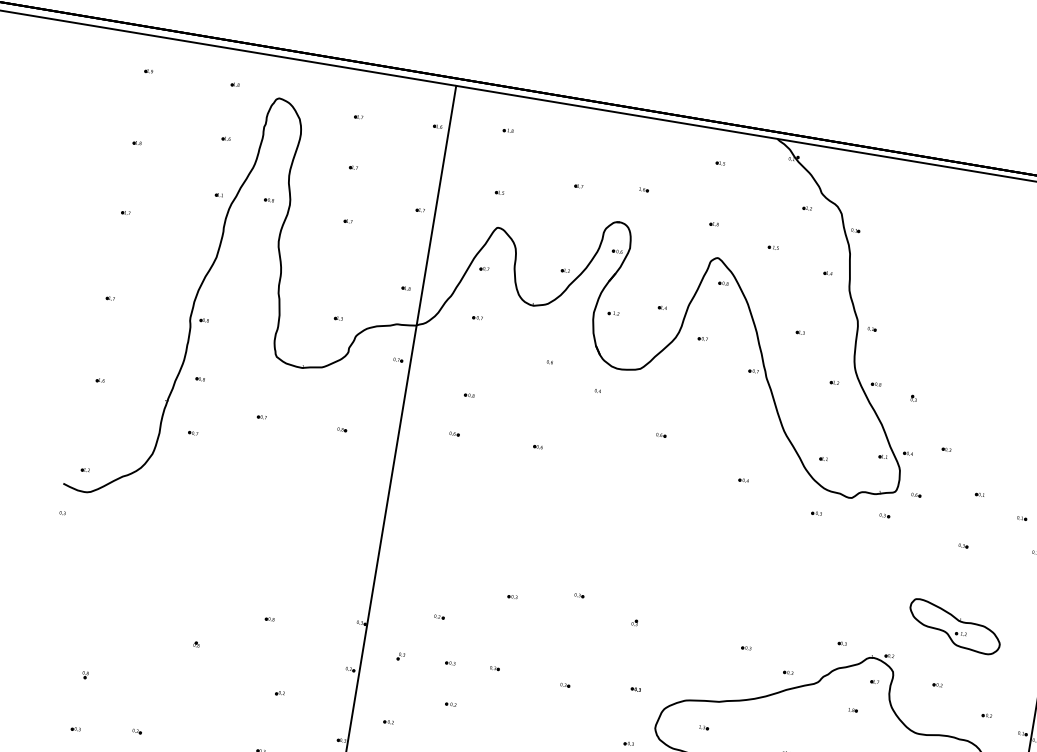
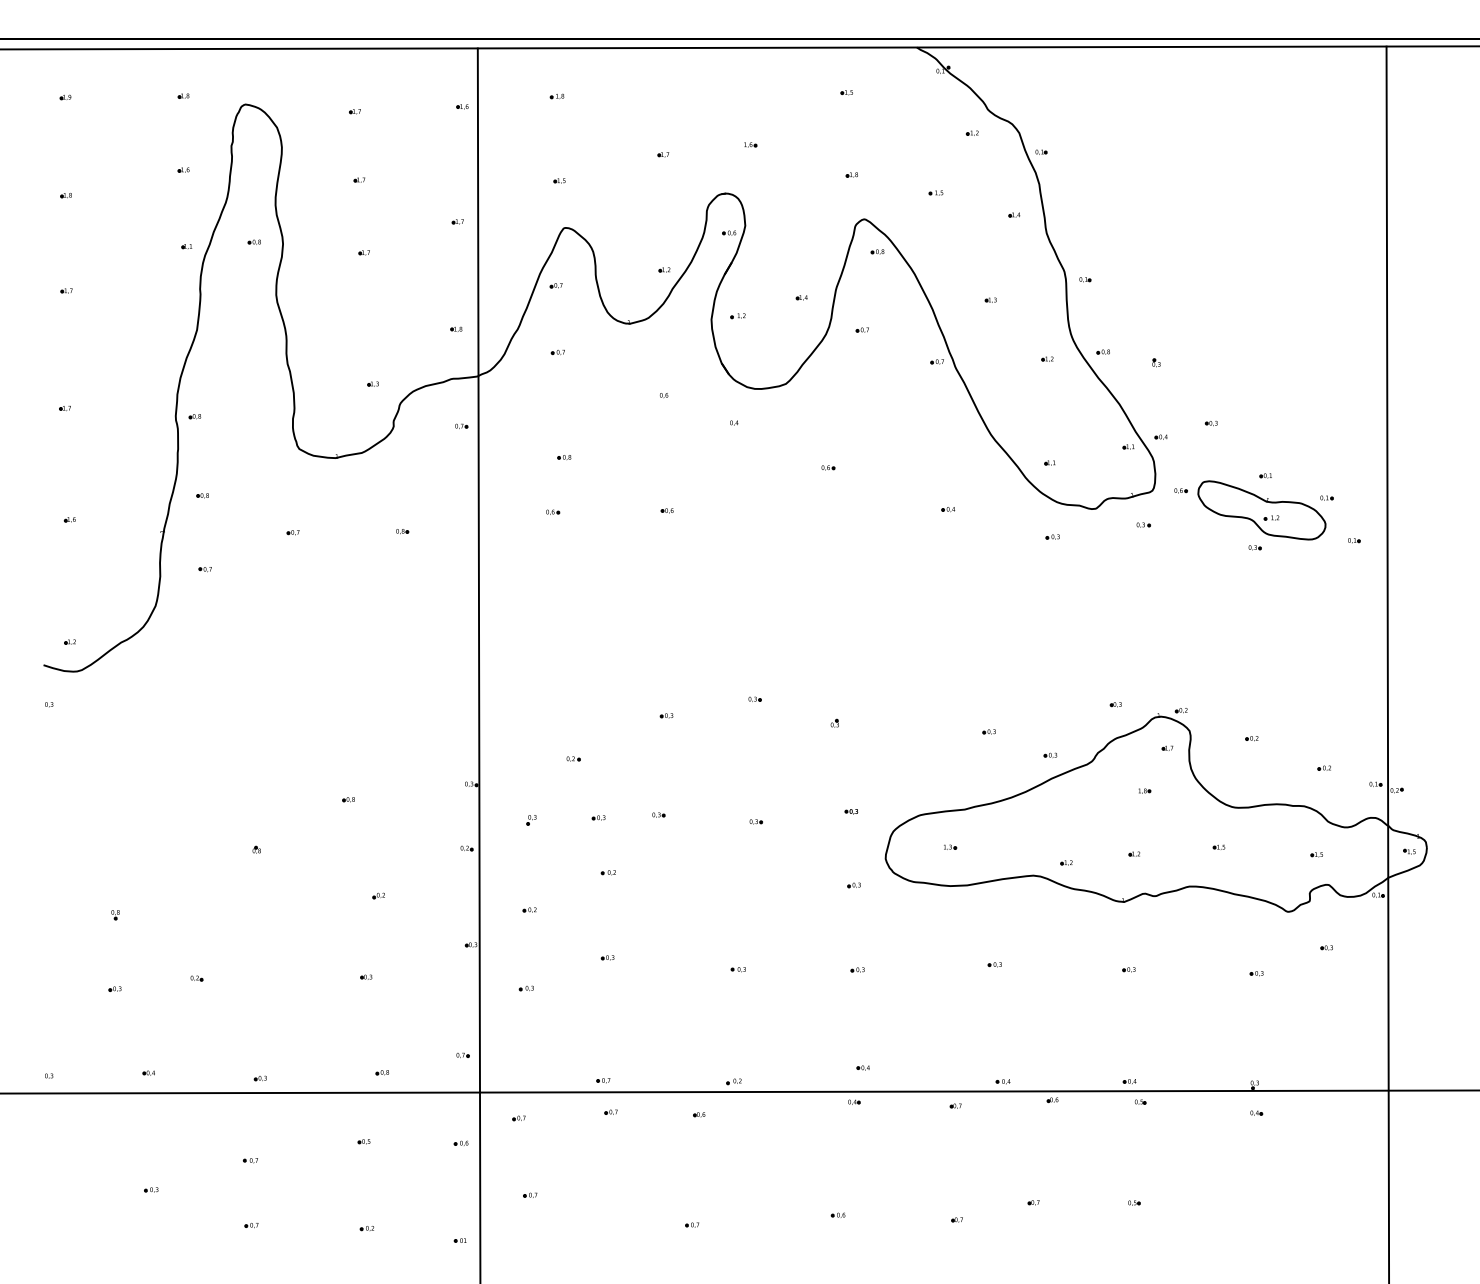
part: (954, 626) -> (1261, 510), moved

